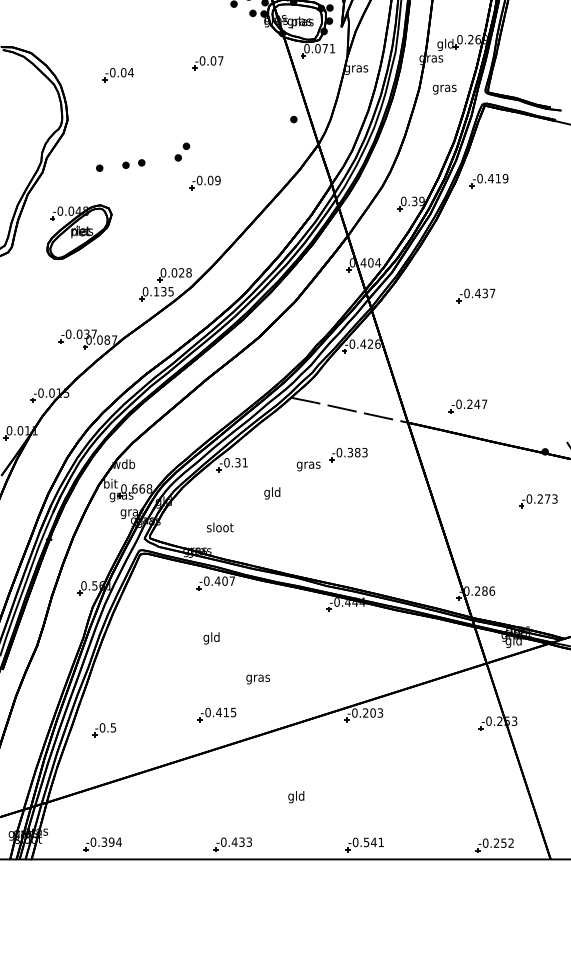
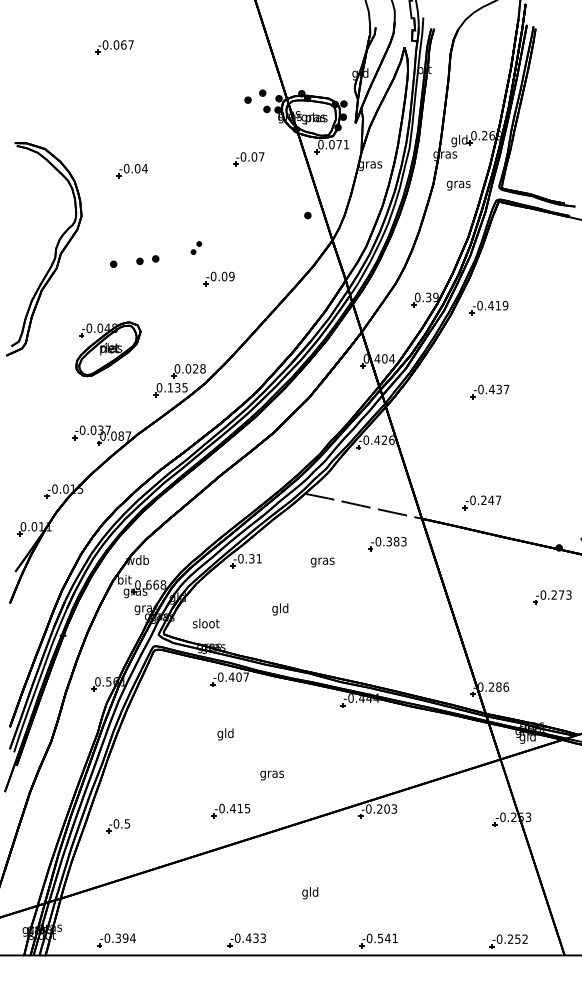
part: (207, 63) -> (248, 159), moved
part: (182, 151) -> (196, 247), size x0.7
part: (488, 181) -> (488, 308), moved
part: (79, 232) -> (108, 349), moved
part: (348, 455) -> (387, 544), moved
text: (272, 493) -> (280, 609), moved
text: (220, 527) -> (206, 623), moved

